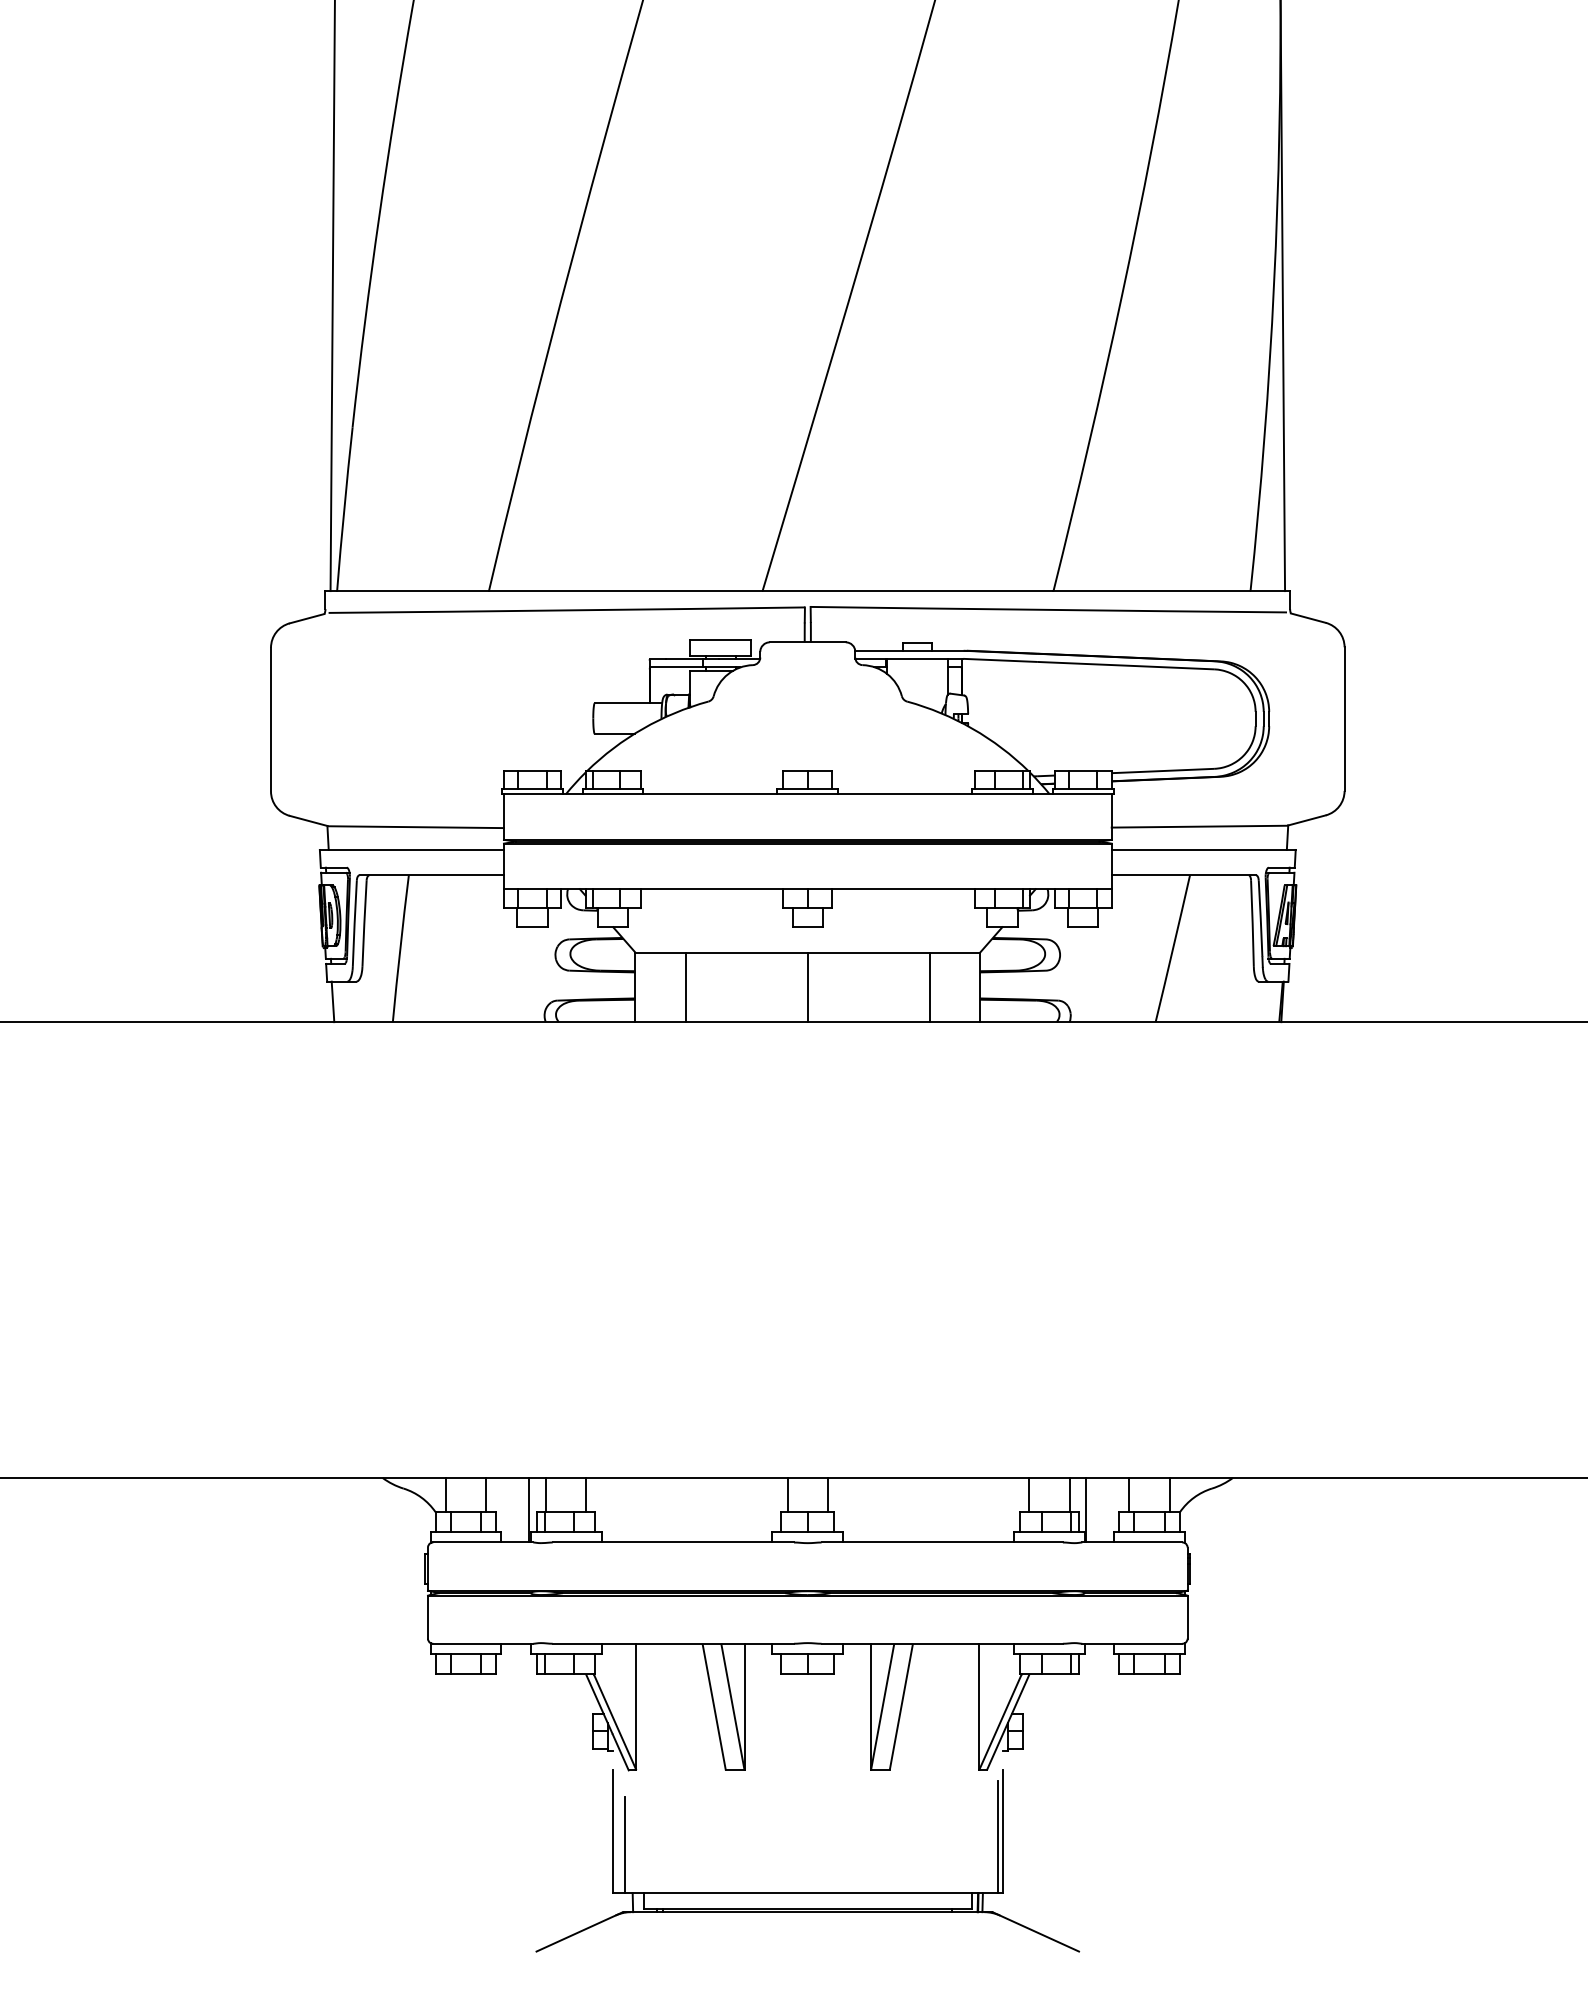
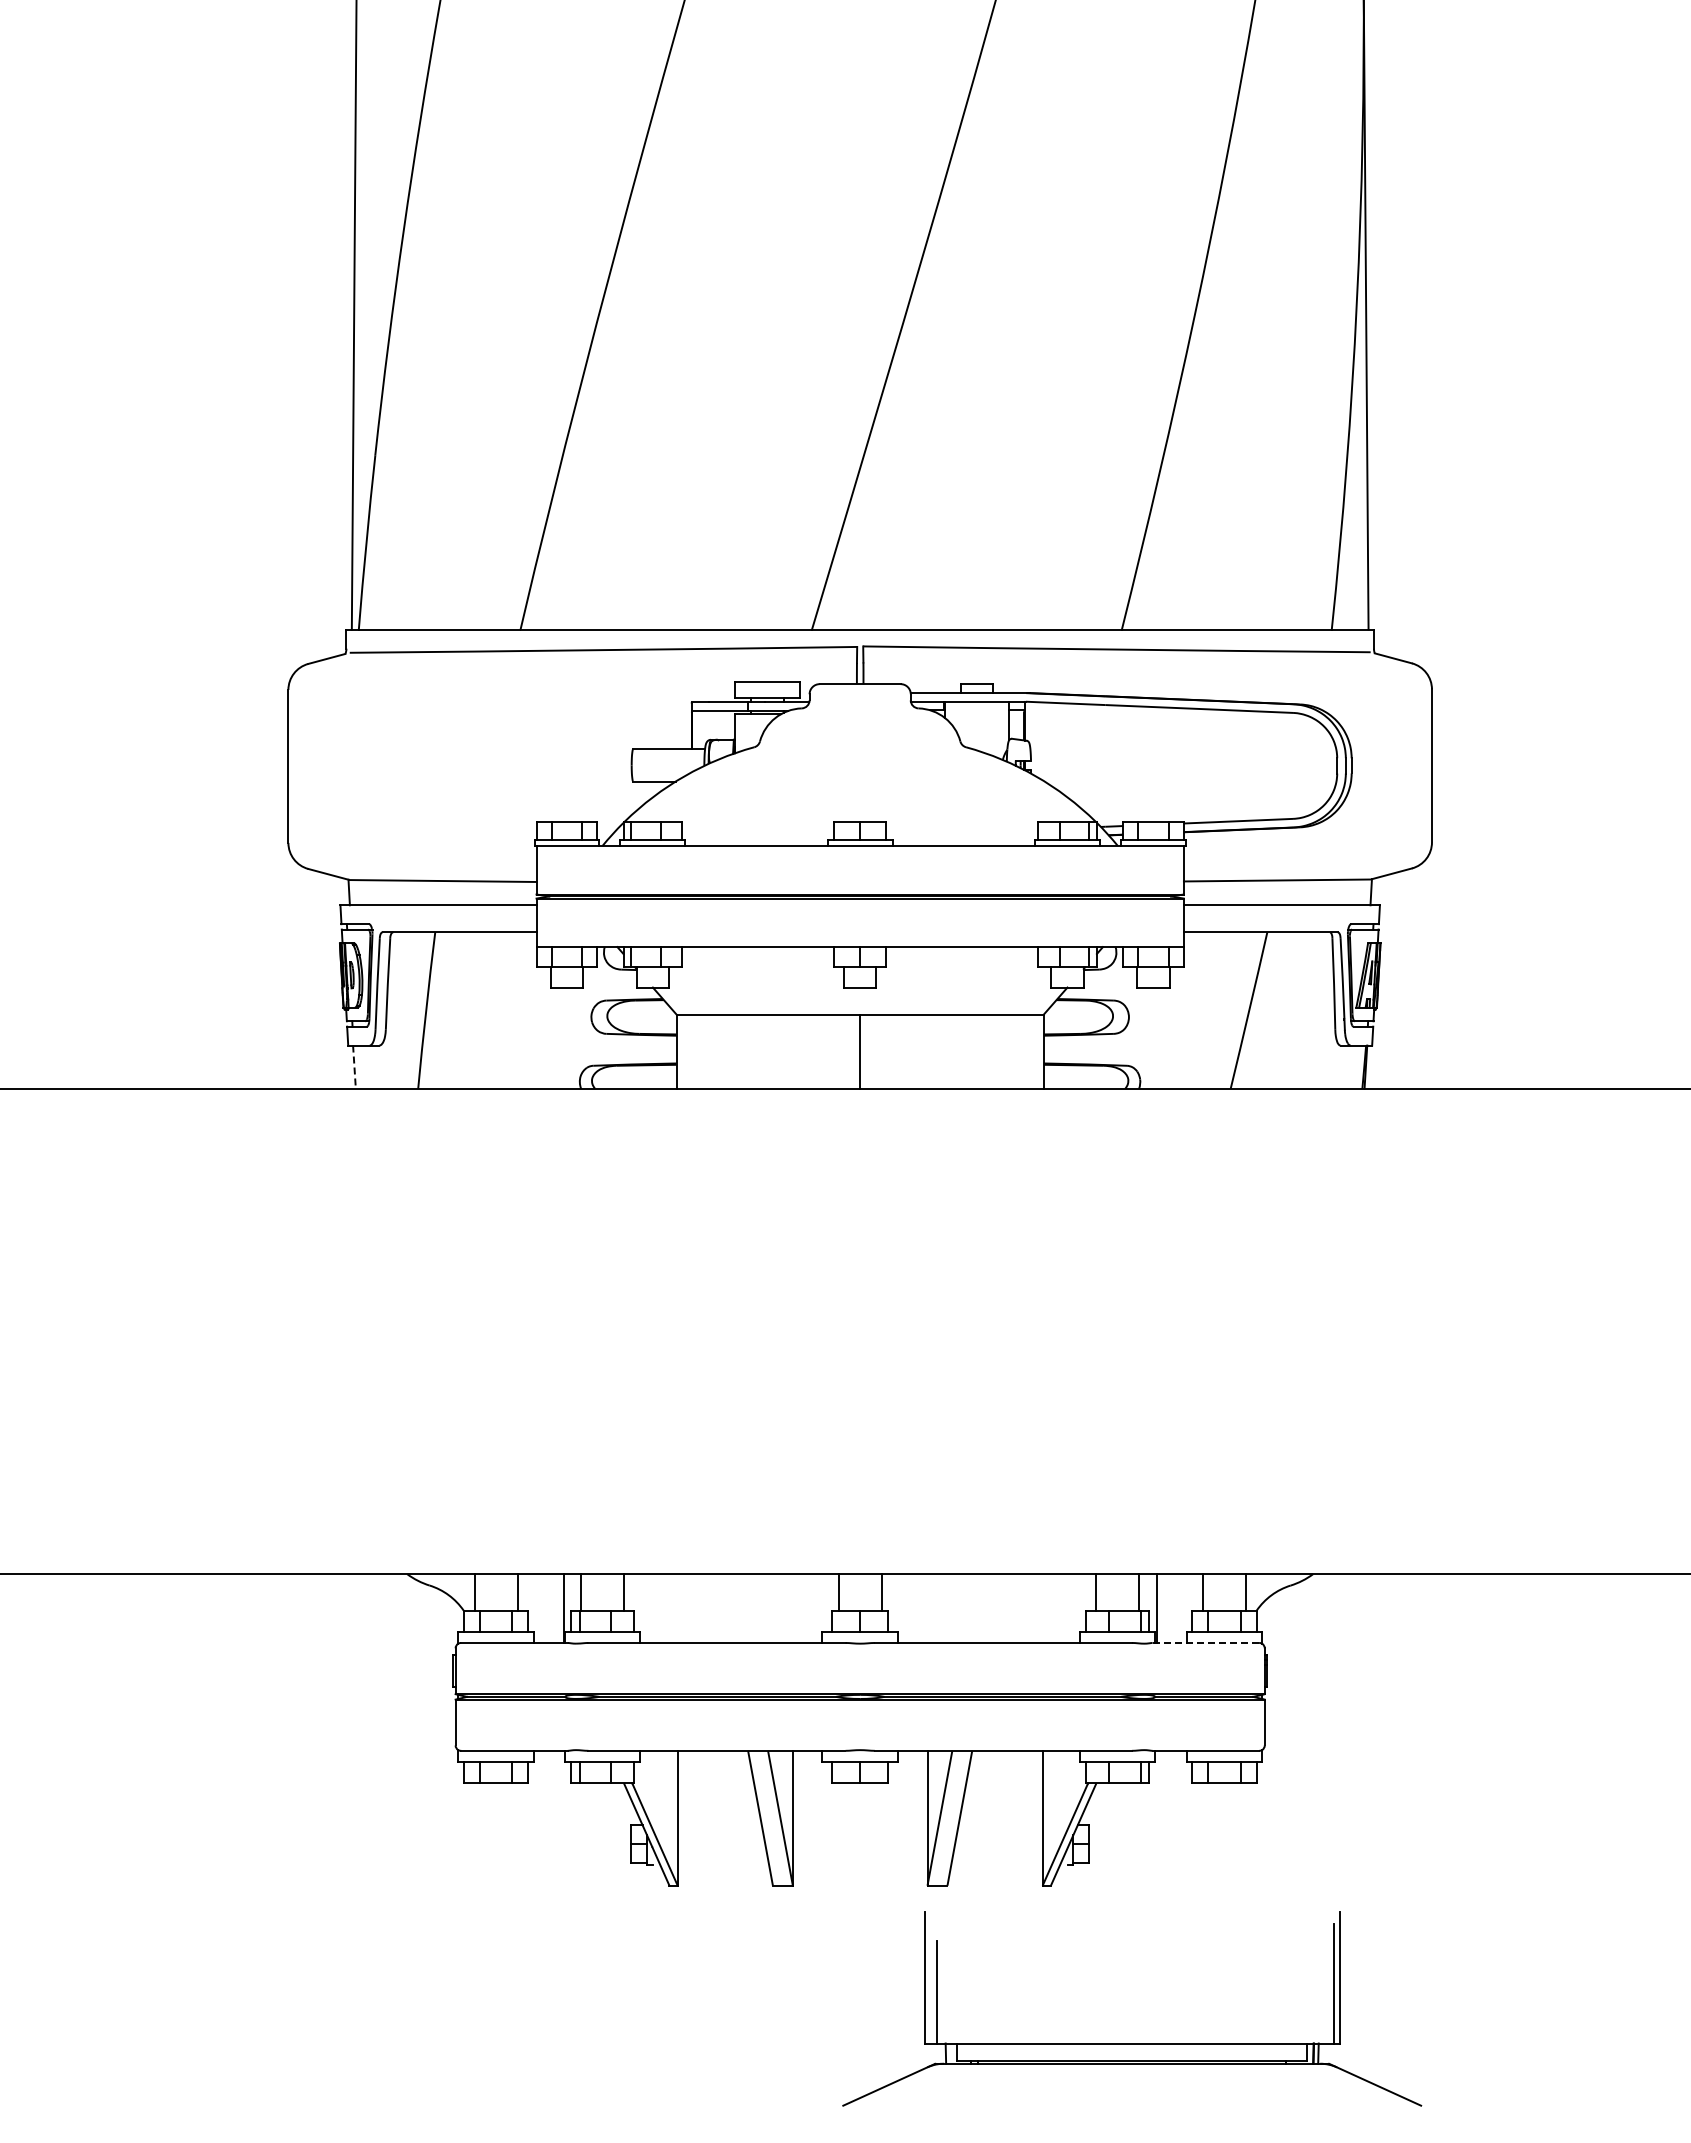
line: (686, 987) -> (730, 1051), removed
line: (930, 987) -> (990, 1051), removed
line: (333, 1002) -> (354, 1067), solid -> dashed
line: (1131, 1542) -> (1205, 1642), solid -> dashed
part: (808, 1893) -> (1132, 2043), moved

